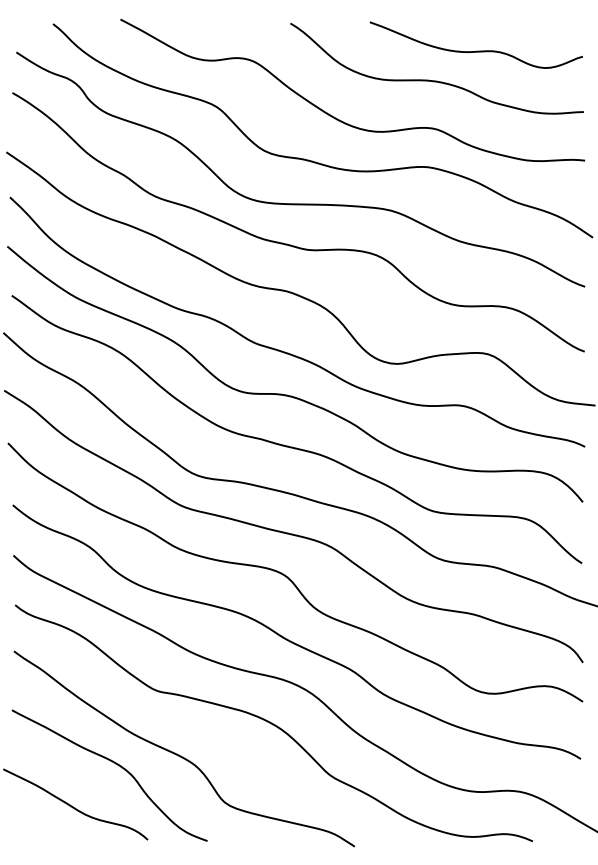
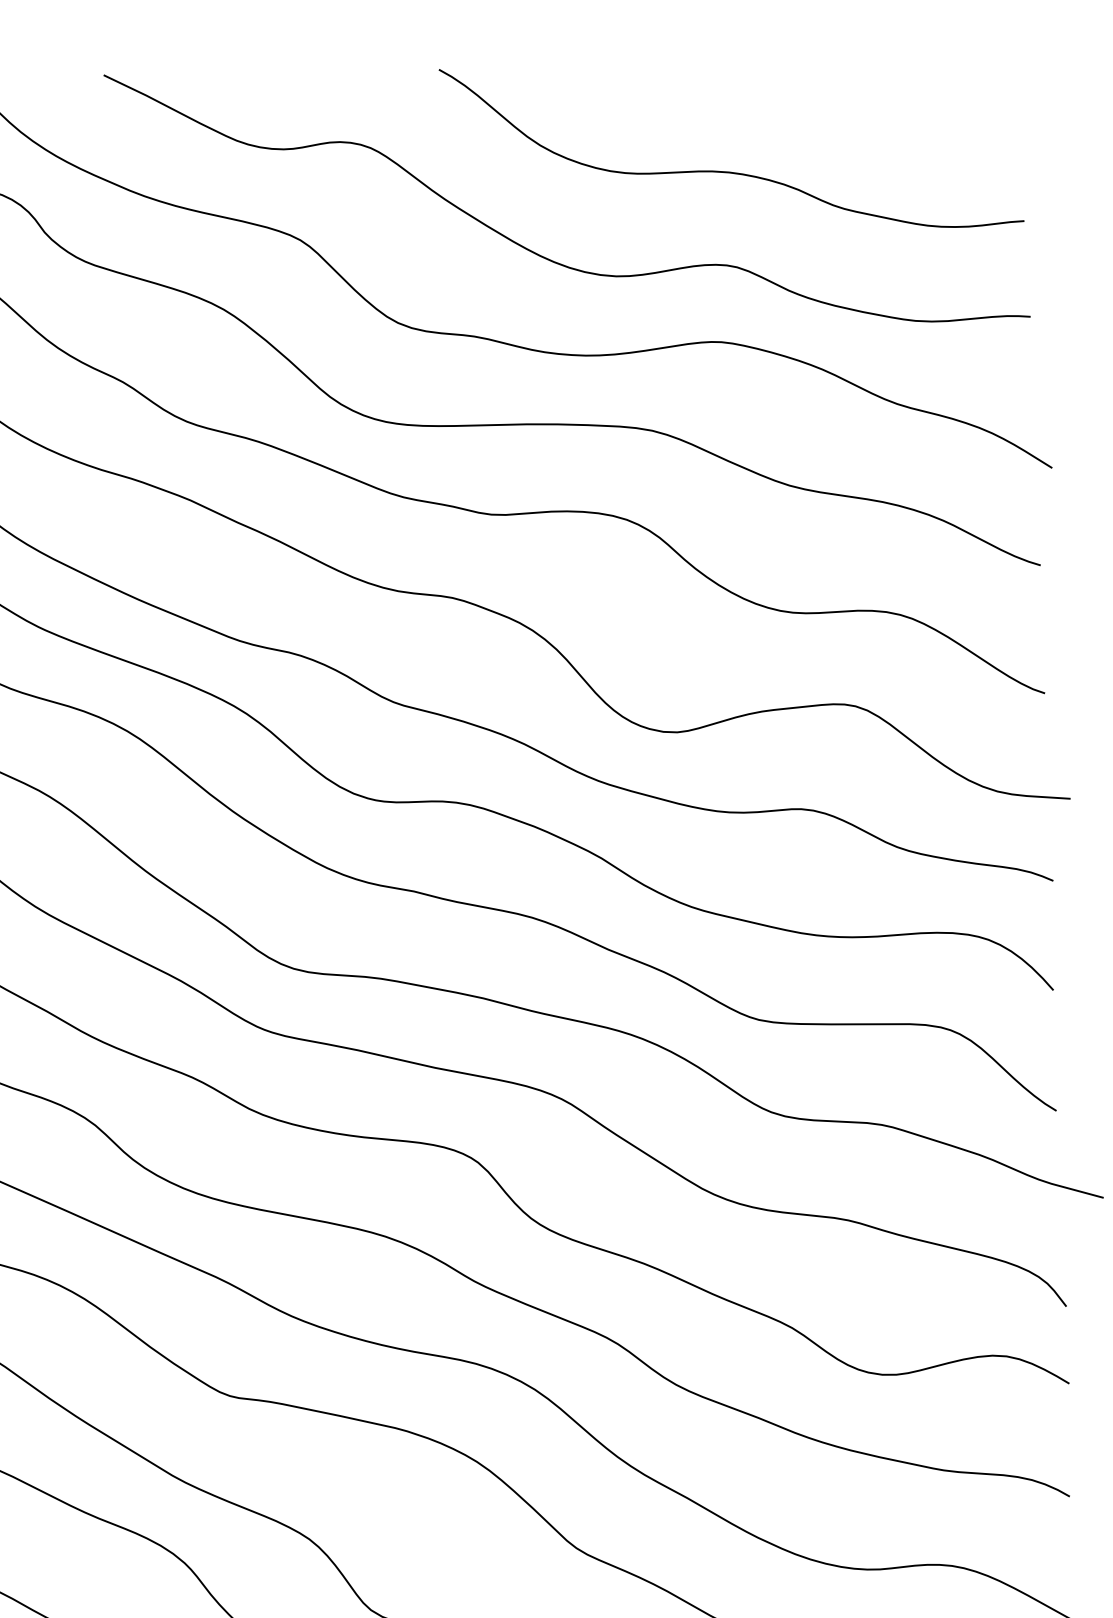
curve: (475, 50) -> (805, 108), removed

